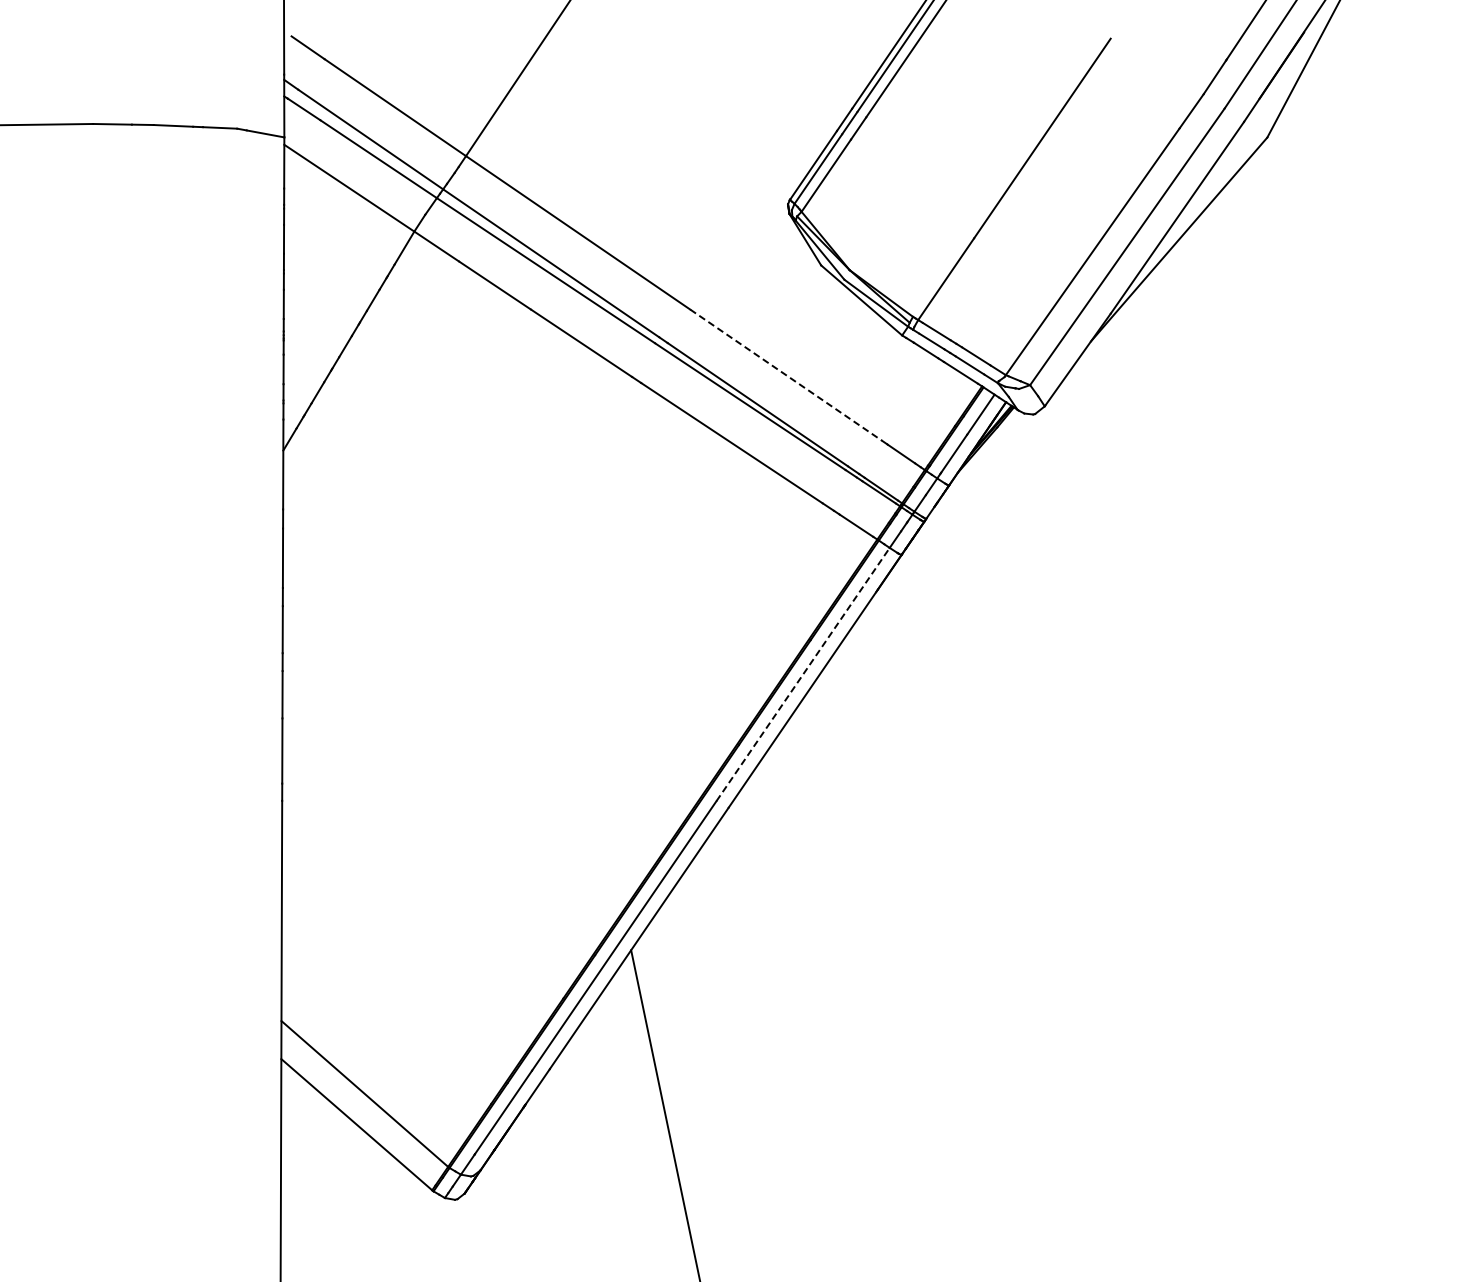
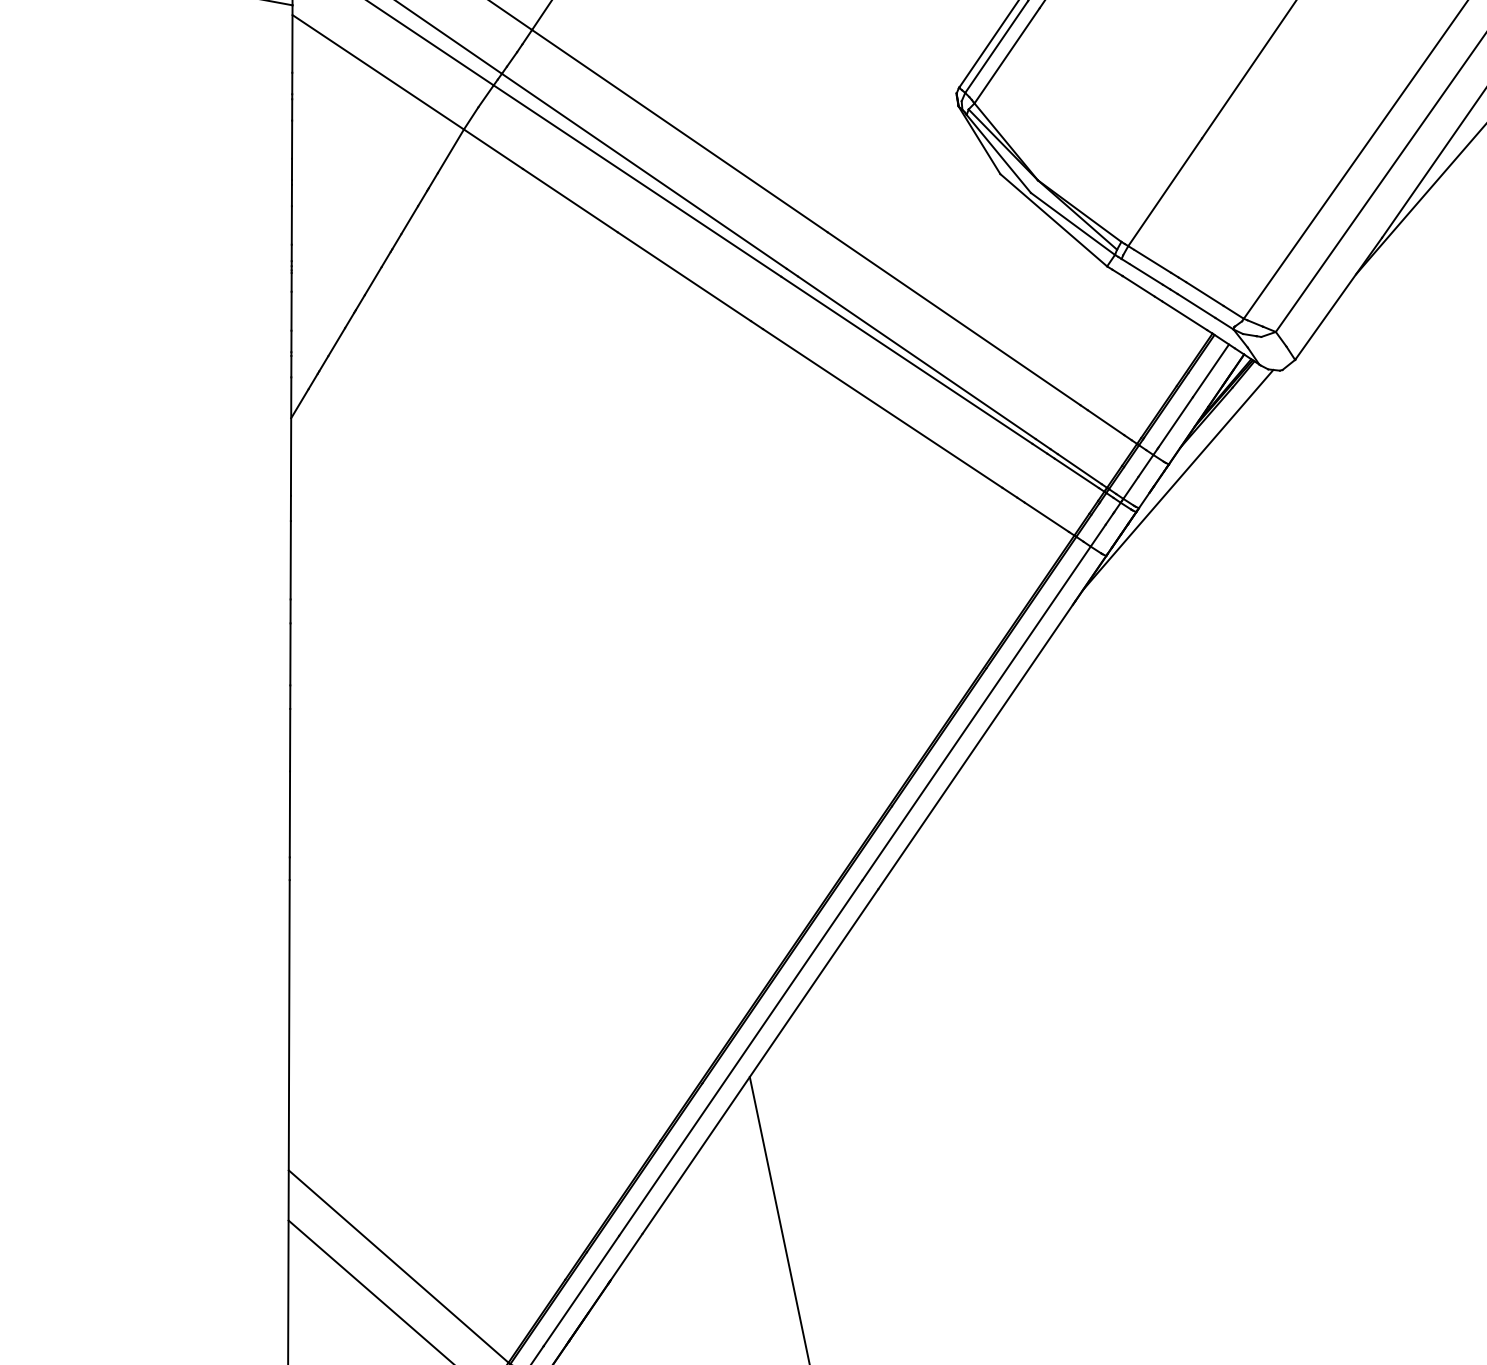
line: (786, 375) -> (954, 319), dashed -> solid
line: (955, 496) -> (1177, 478), added
line: (803, 674) -> (977, 713), dashed -> solid

